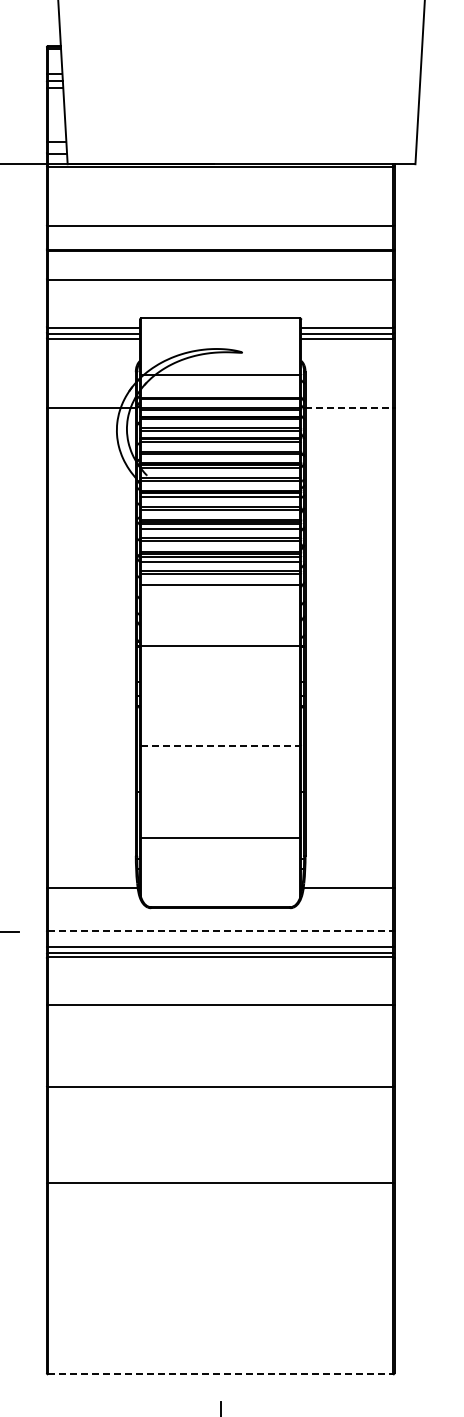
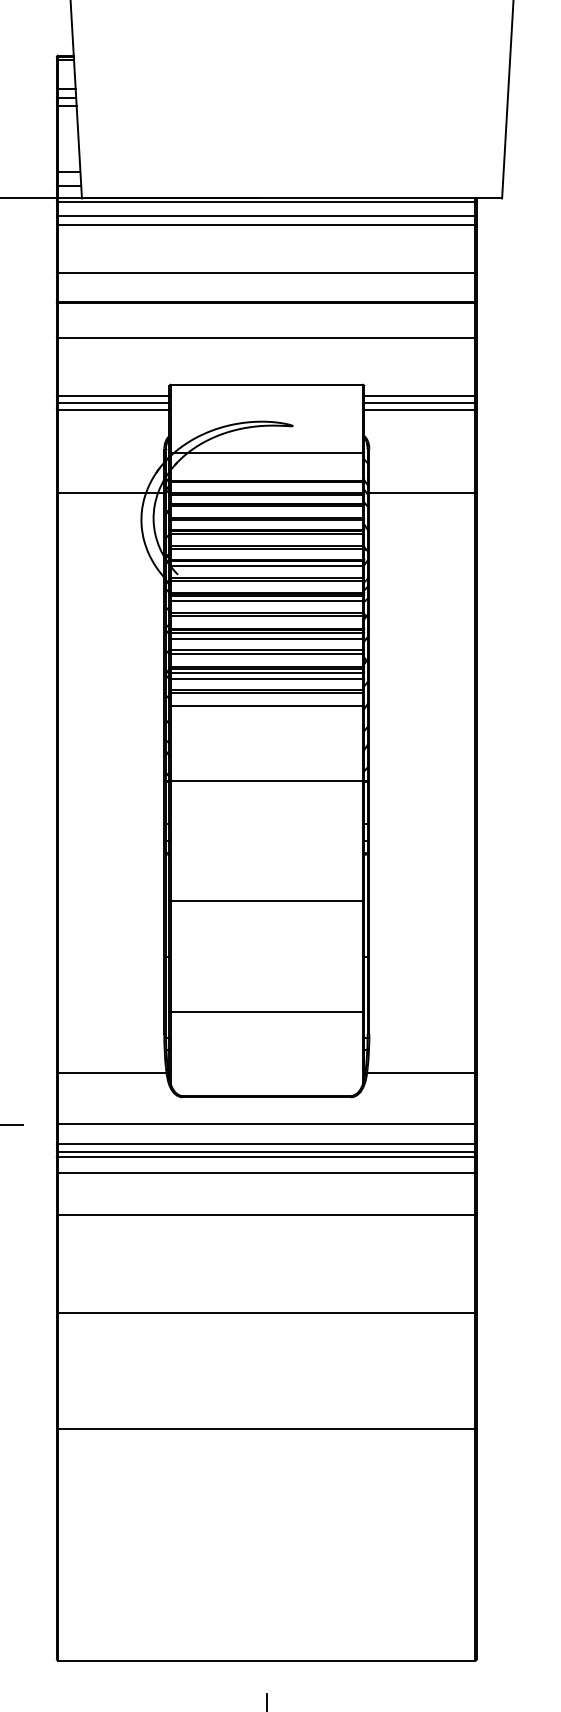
line: (220, 178) -> (266, 215), added
line: (220, 186) -> (266, 225), added
line: (349, 407) -> (422, 492), dashed -> solid
line: (221, 745) -> (267, 900), dashed -> solid
line: (221, 930) -> (267, 1124), dashed -> solid
line: (220, 971) -> (266, 1173), added
line: (221, 1374) -> (267, 1660), dashed -> solid

